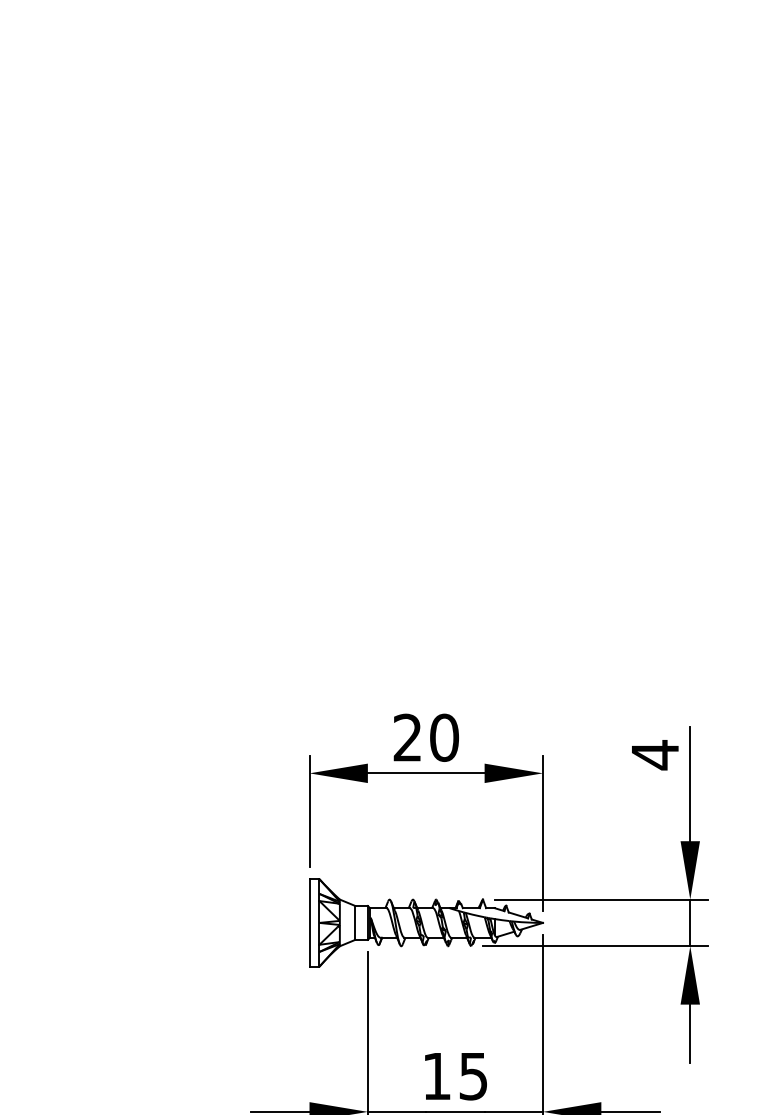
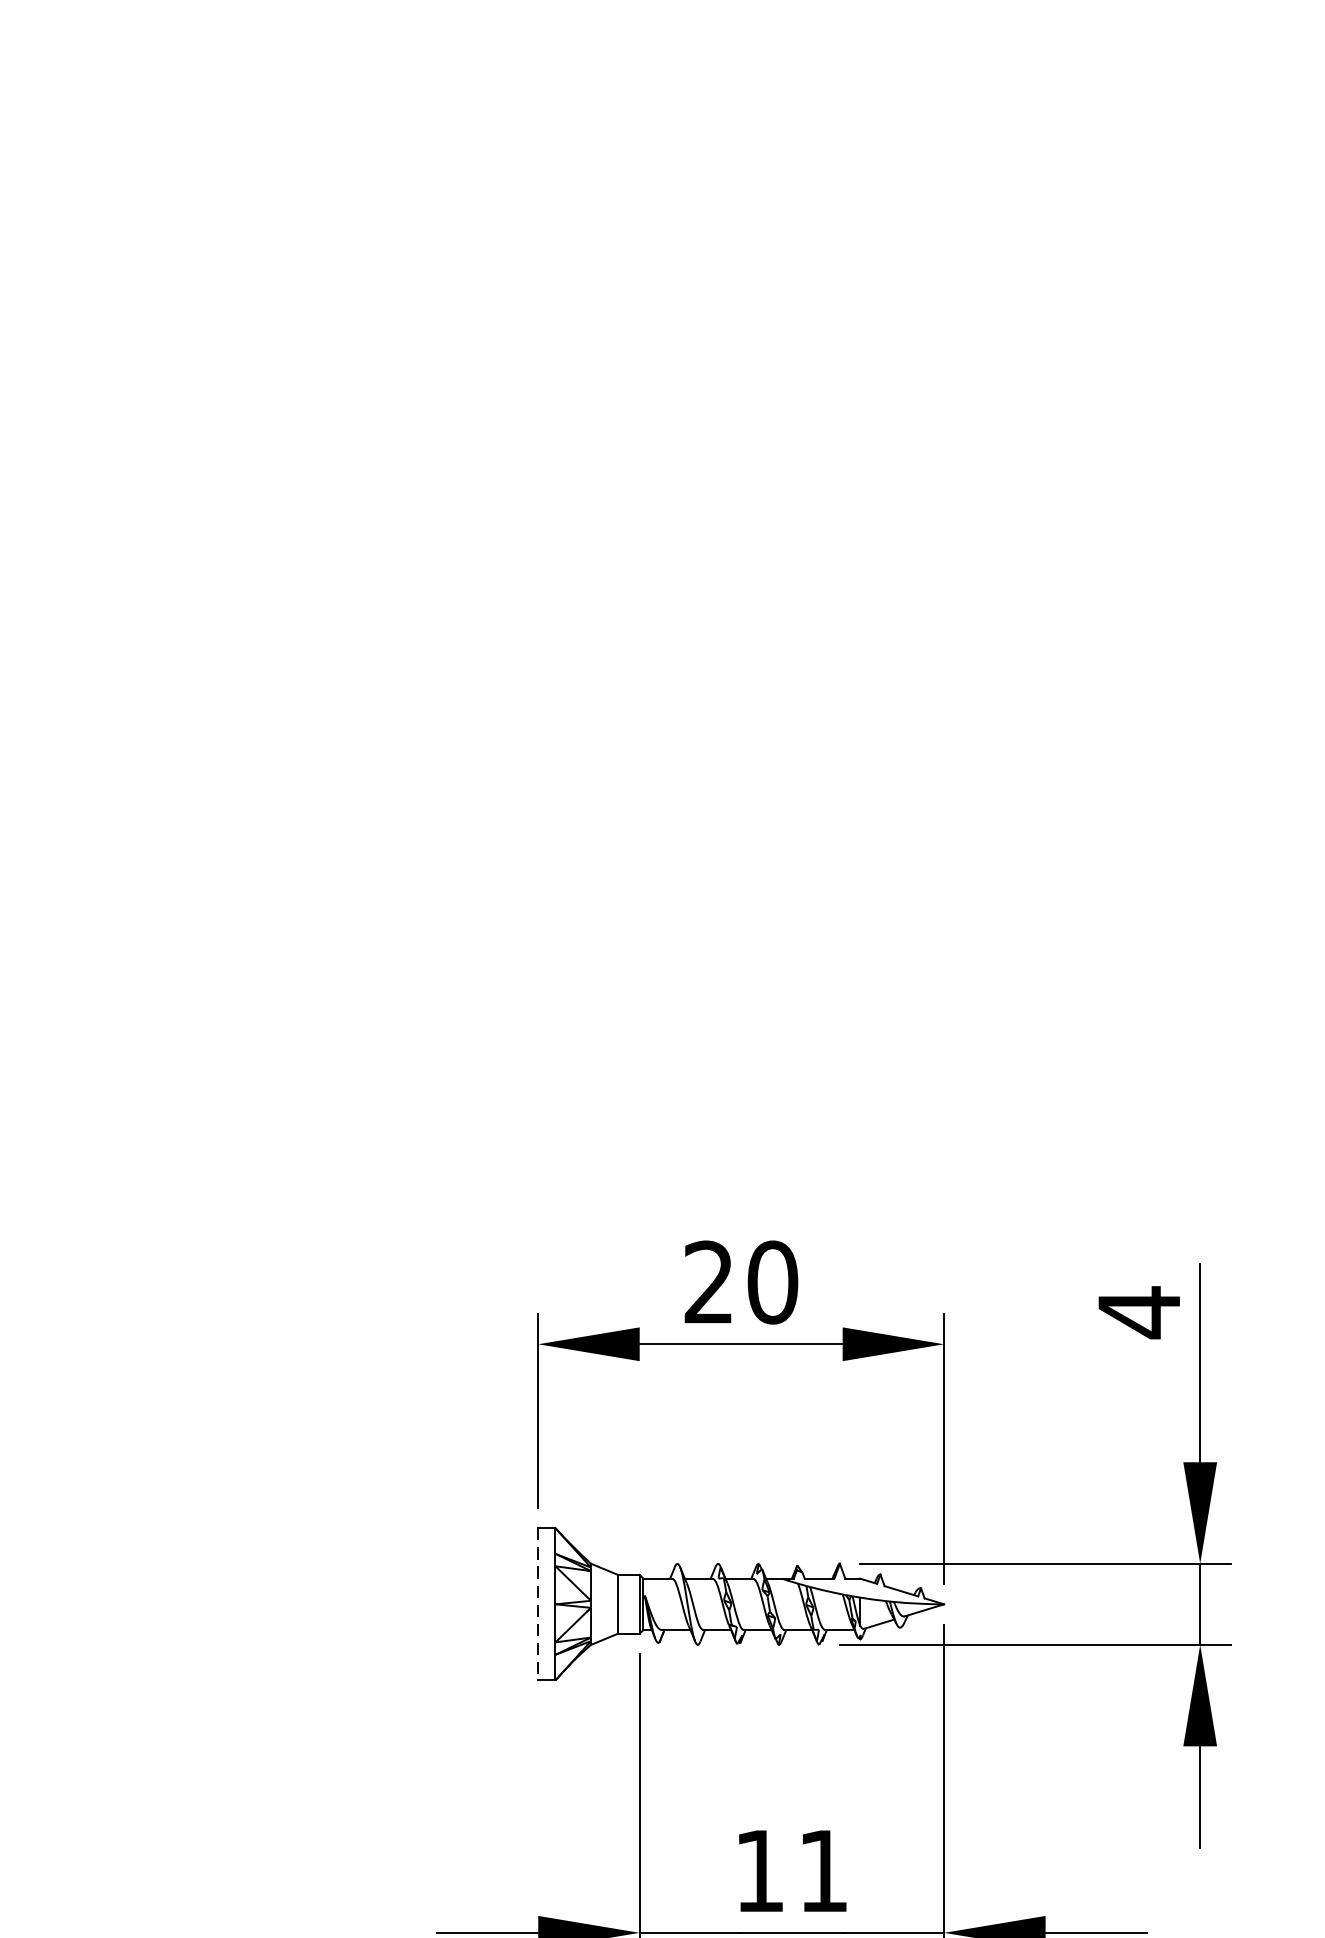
line: (309, 922) -> (538, 1603), solid -> dashed
text: (472, 1076) -> (821, 1871), 15 -> 11

